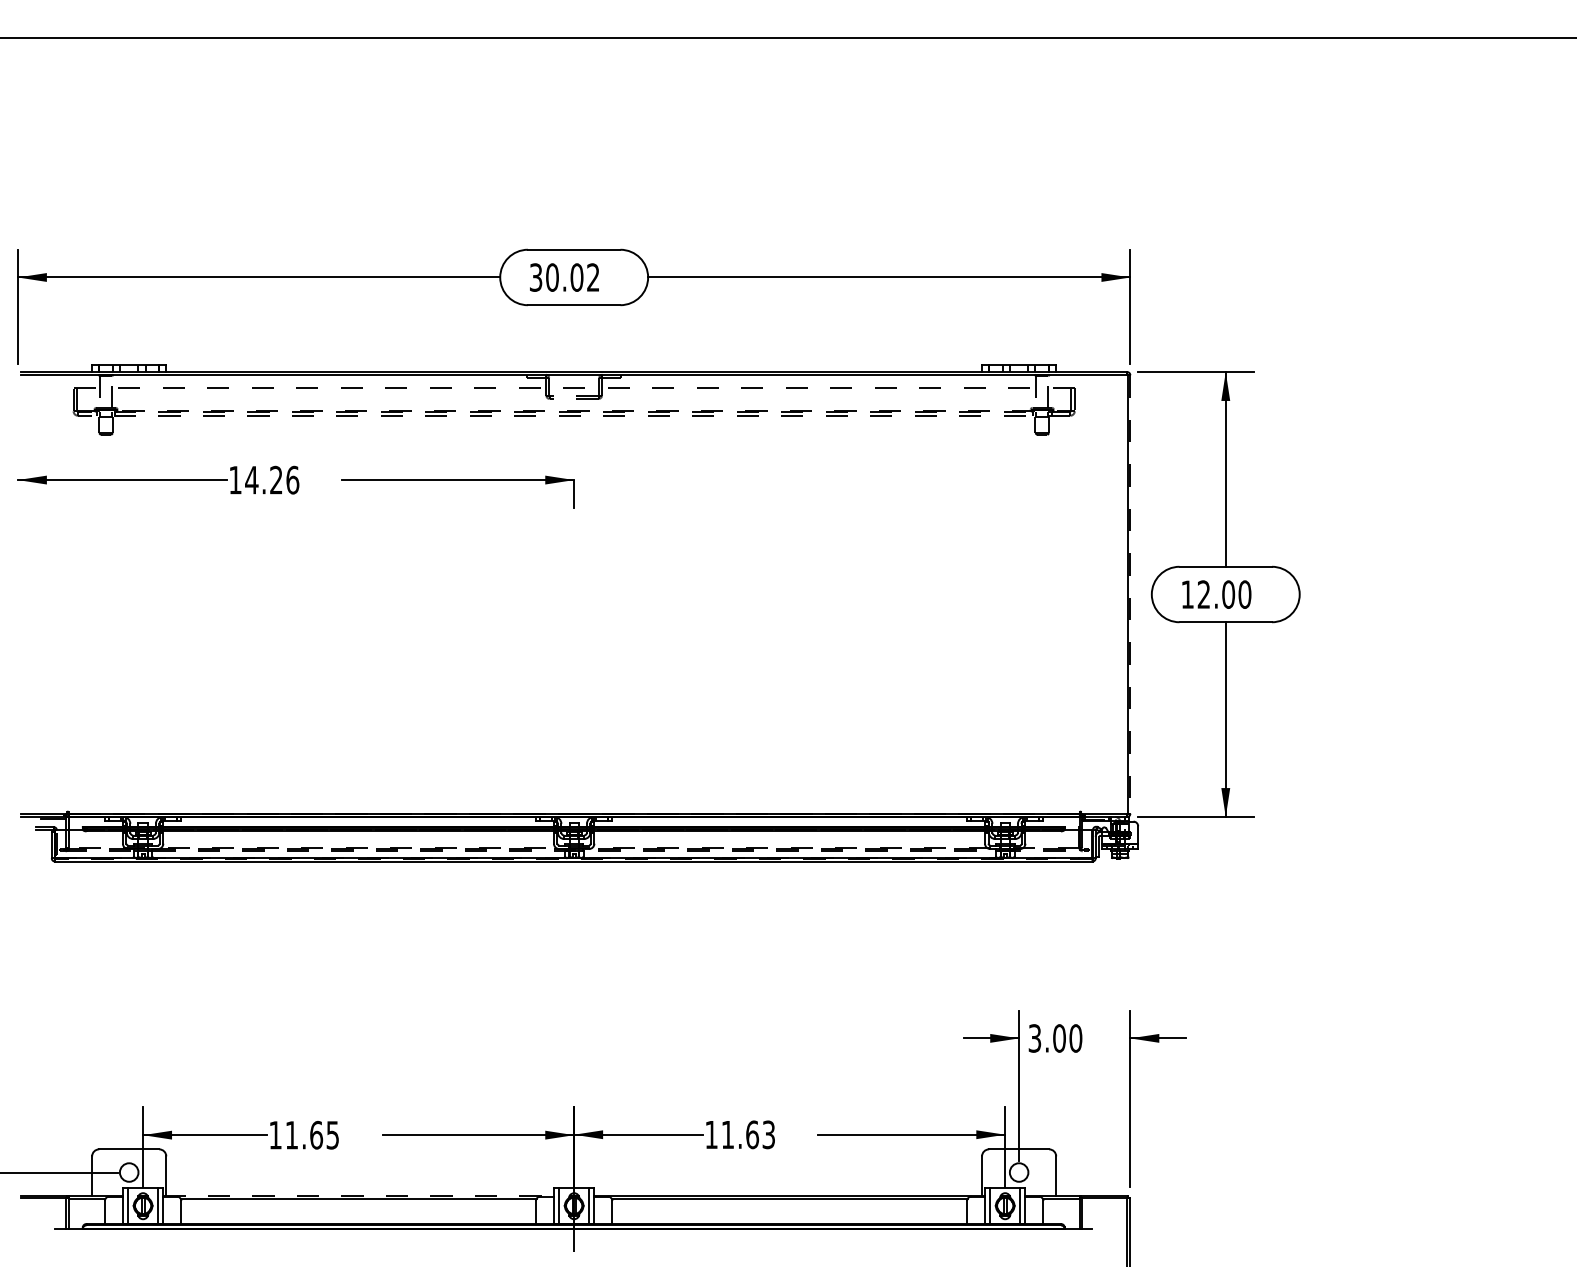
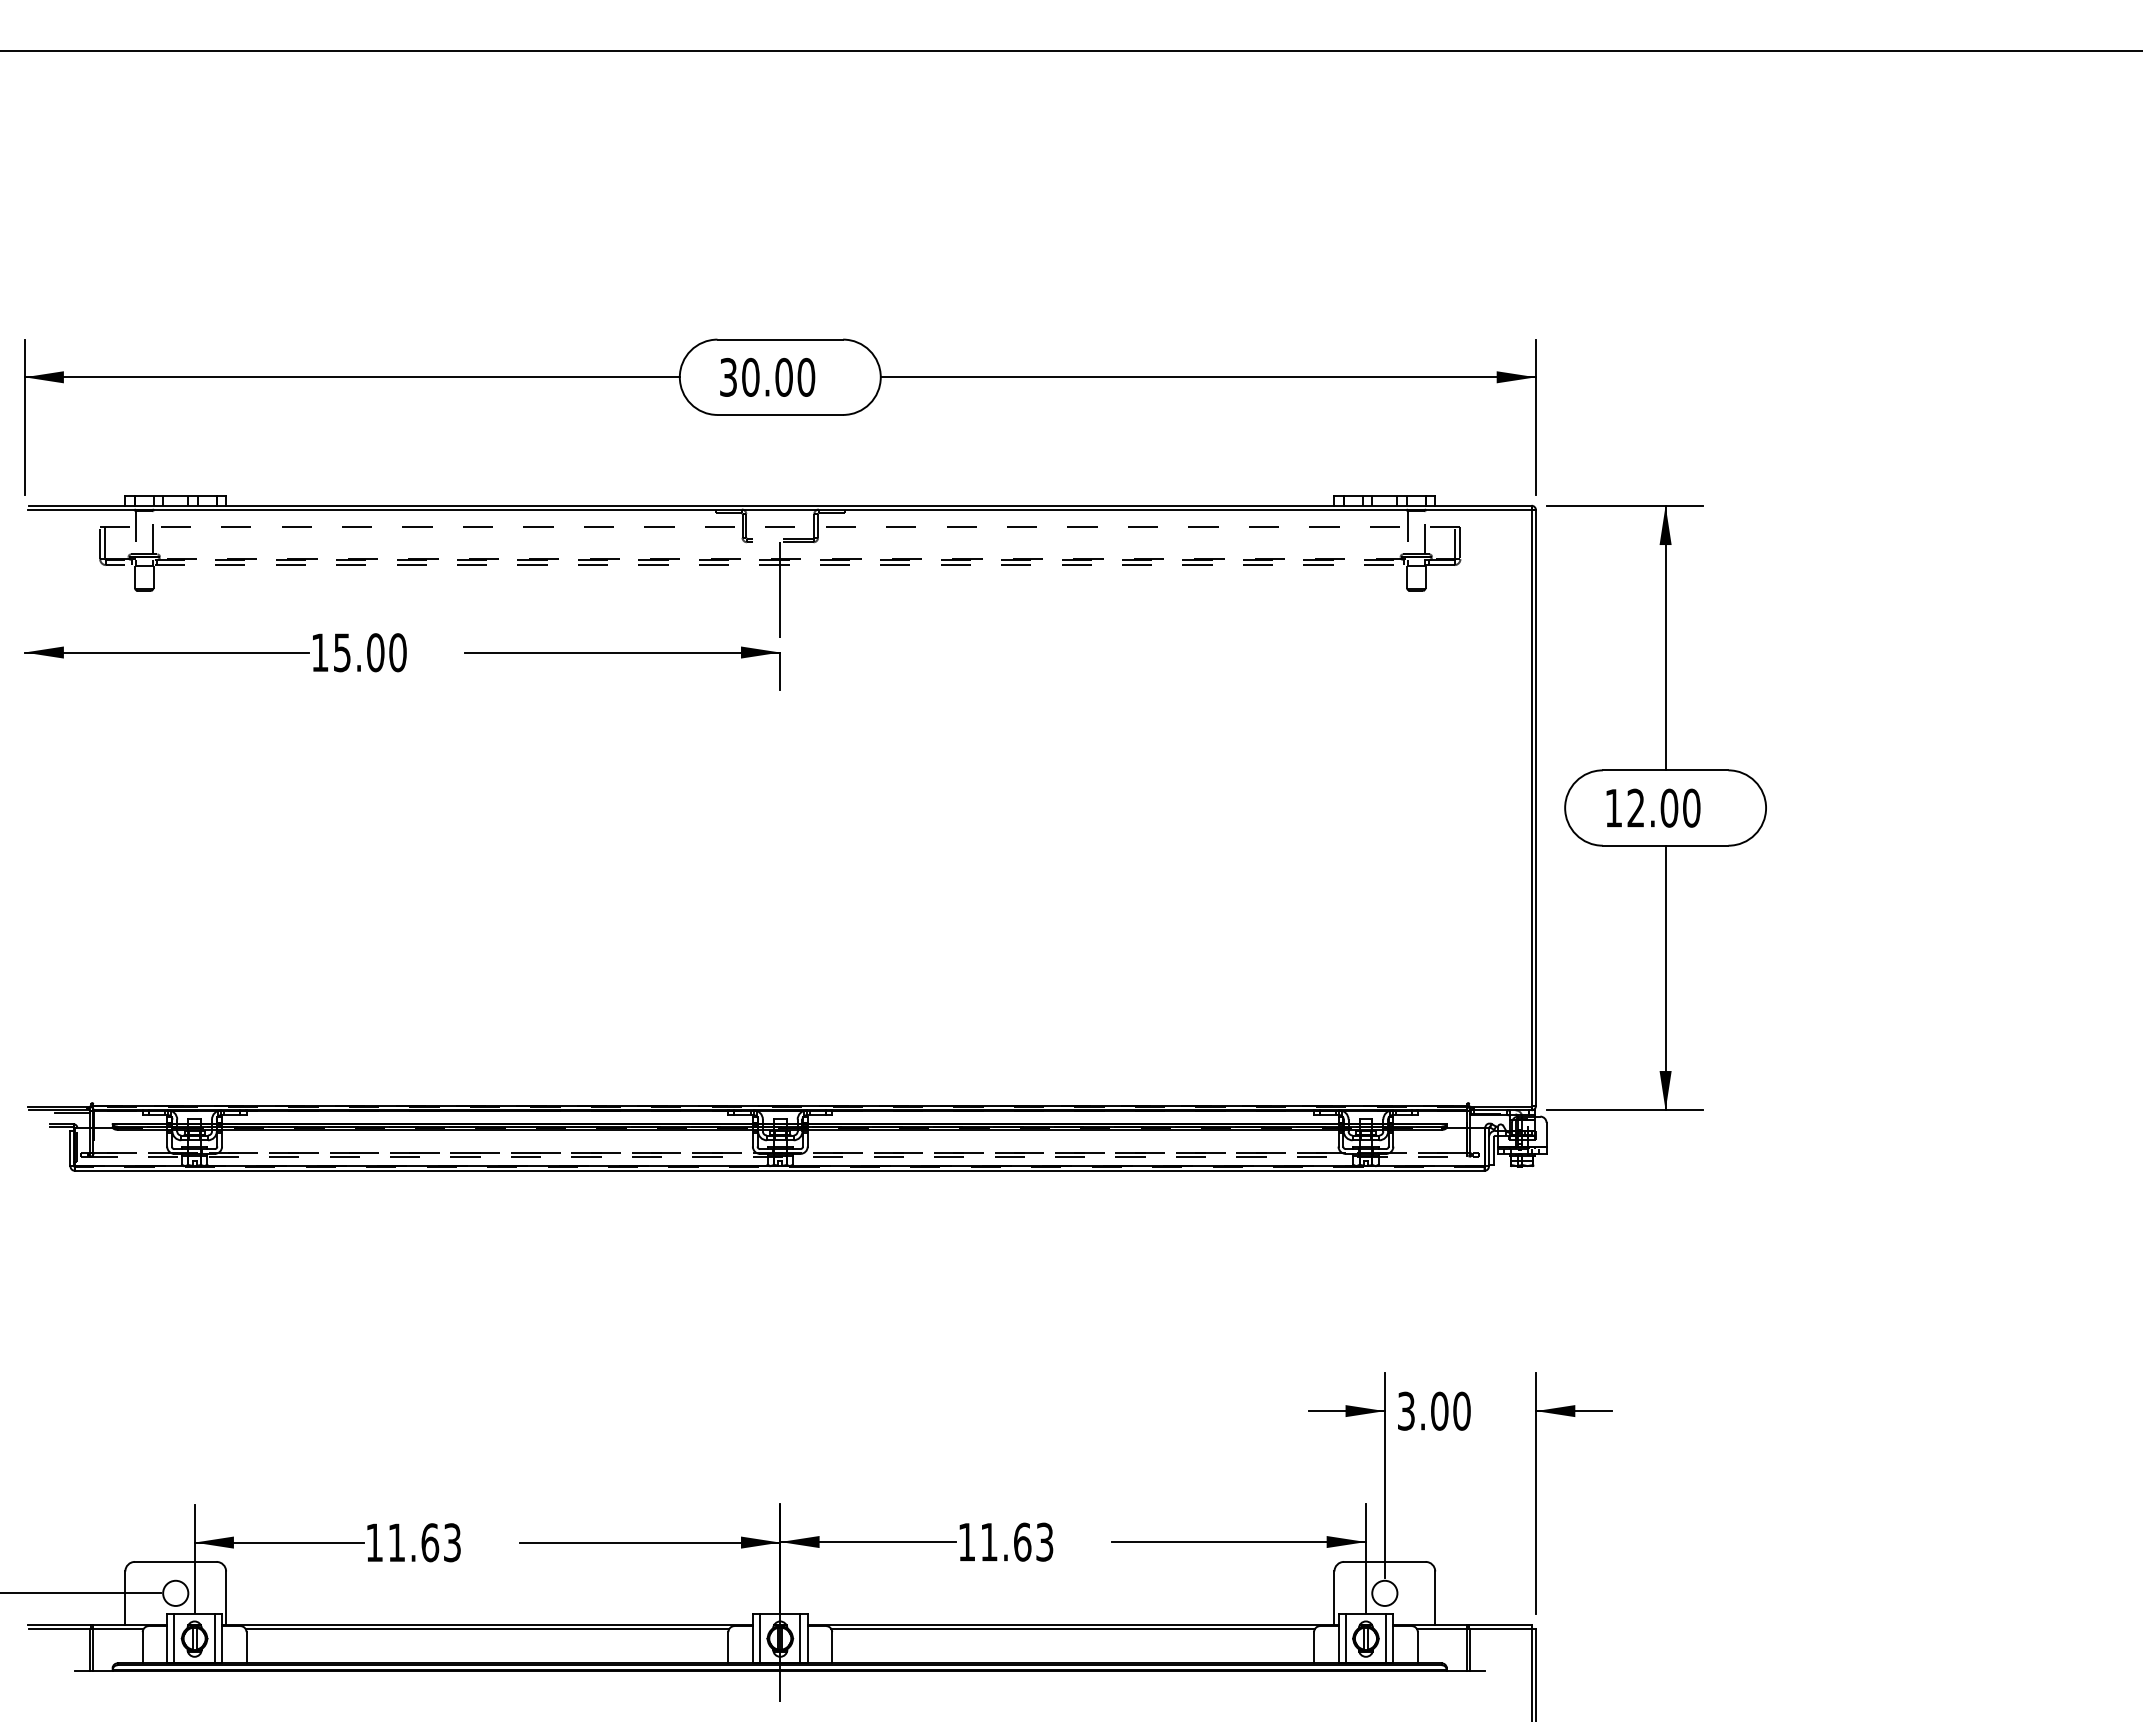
text: (593, 277) -> (806, 377), 30.02 -> 30.00
line: (574, 434) -> (780, 590), added
text: (271, 480) -> (369, 652), 14.26 -> 15.00
line: (1130, 594) -> (1536, 808), dashed -> solid
text: (332, 1135) -> (452, 1542), 11.65 -> 11.63
line: (358, 1195) -> (487, 1624), dashed -> solid

